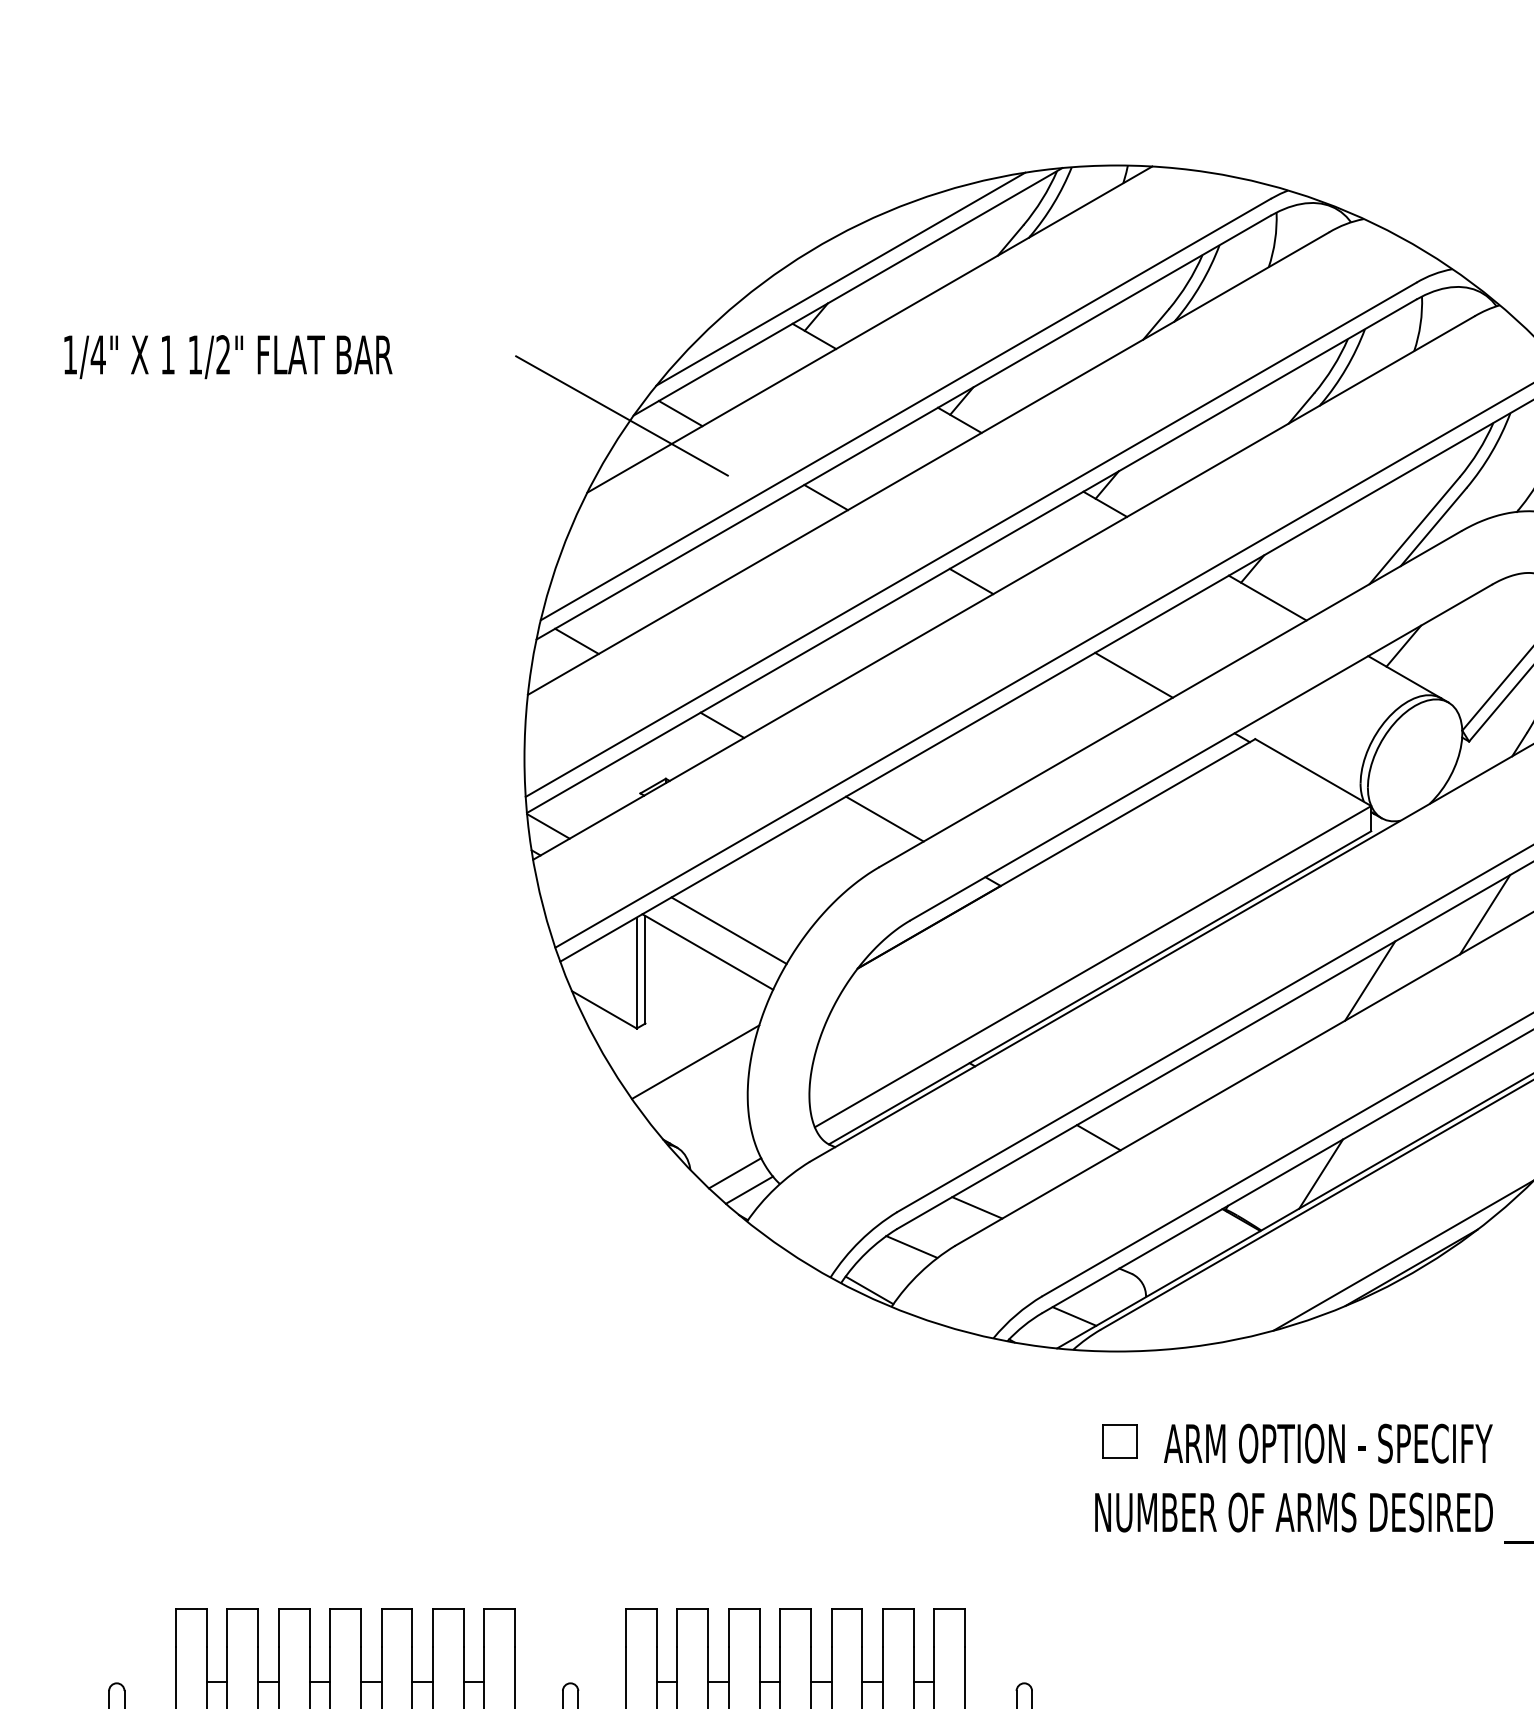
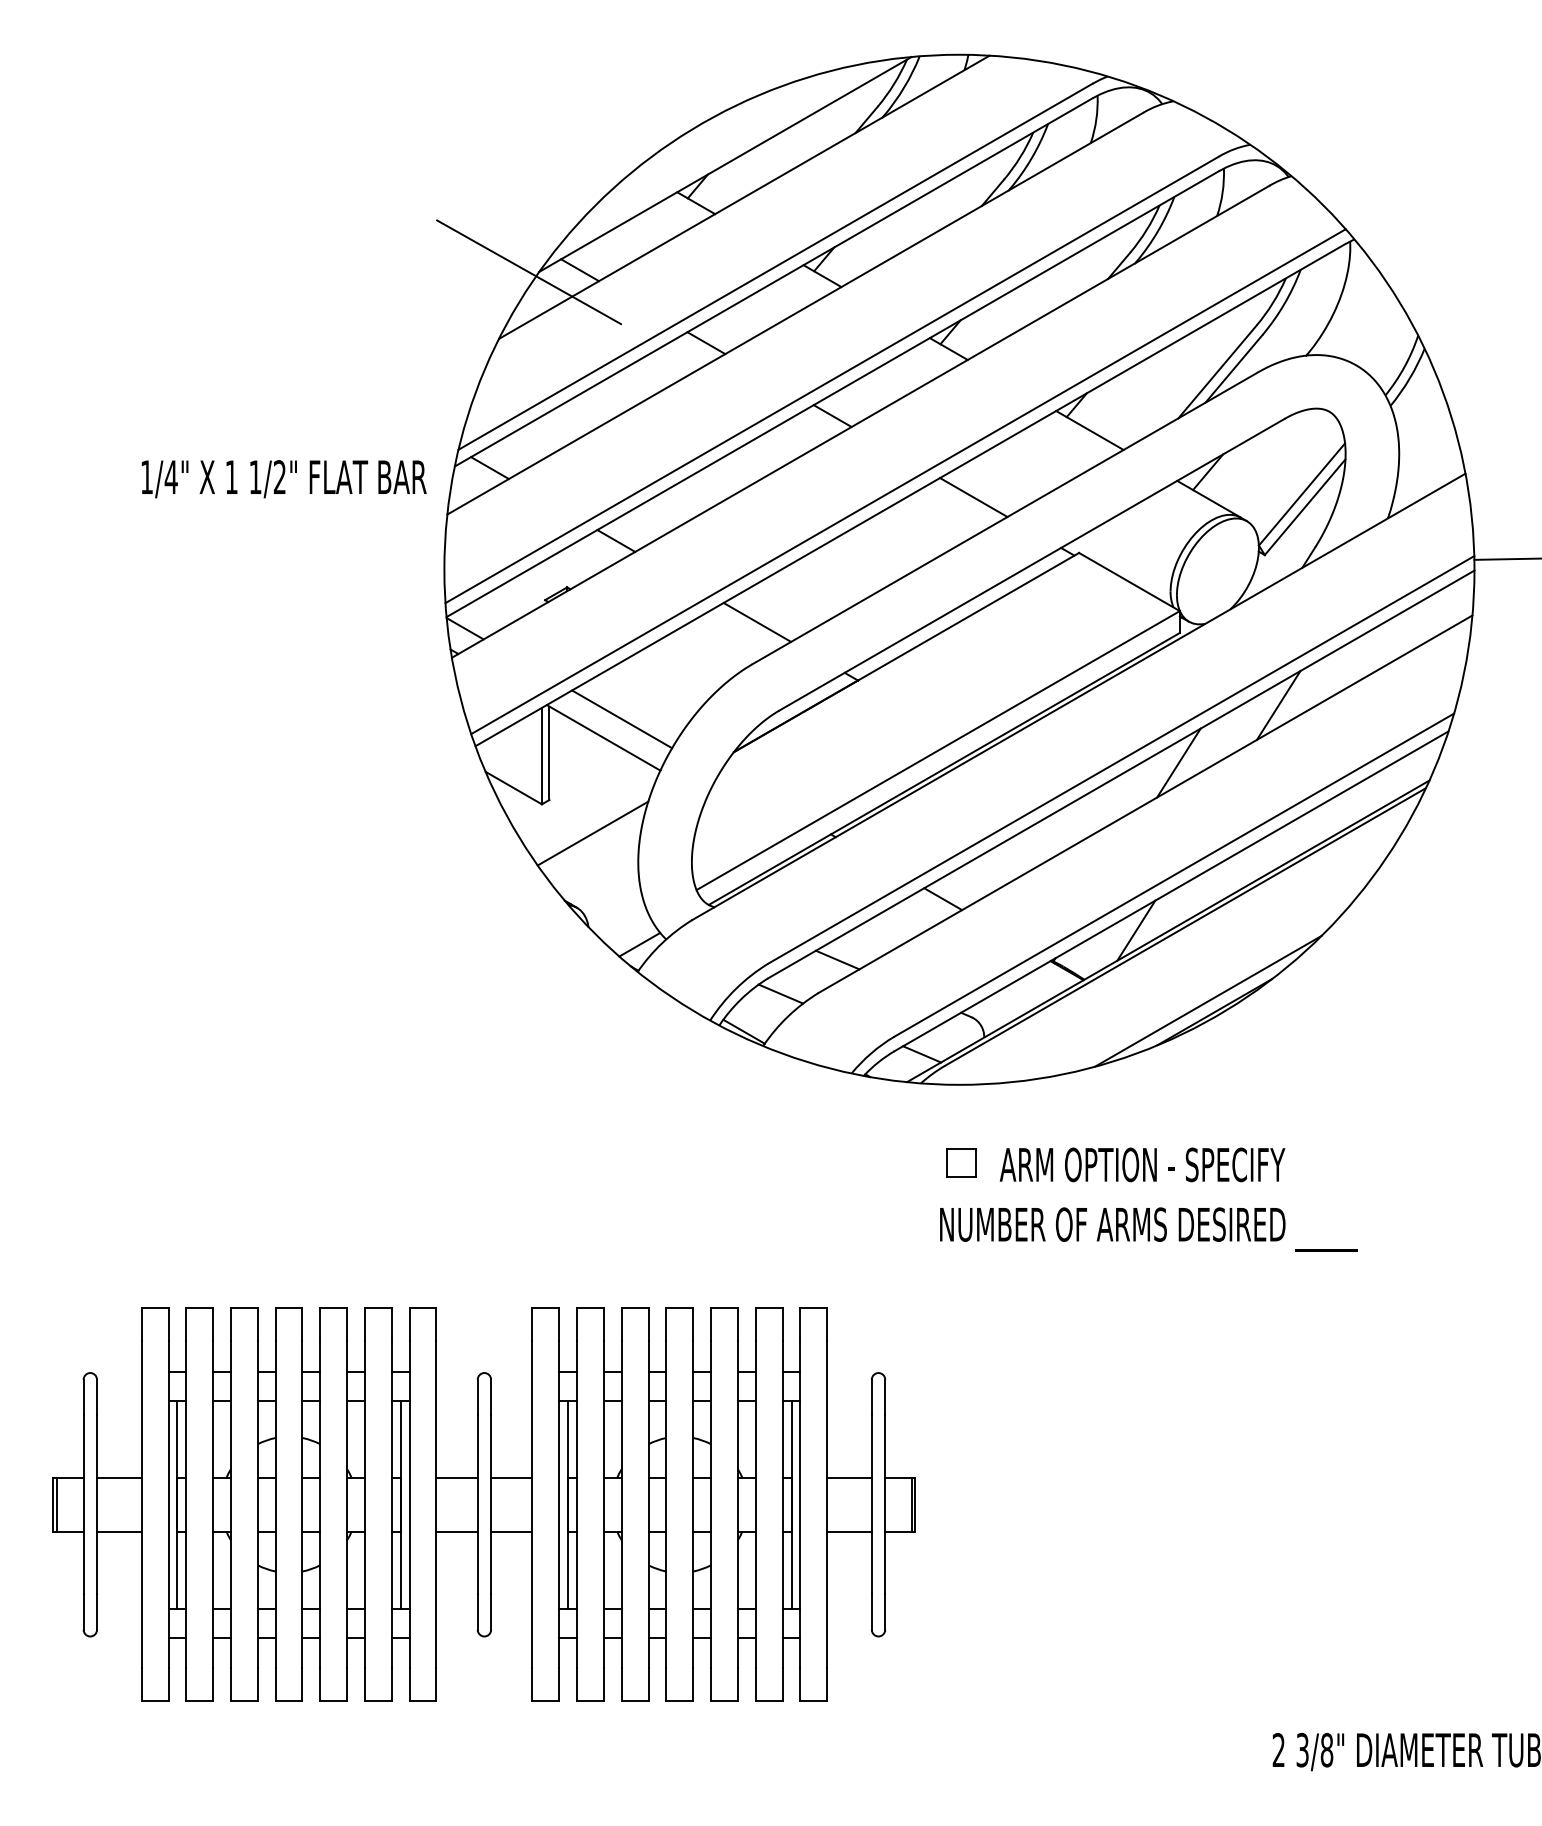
line: (840, 279) -> (718, 153), removed
text: (227, 357) -> (283, 479), moved
line: (735, 1172) -> (627, 929), removed

